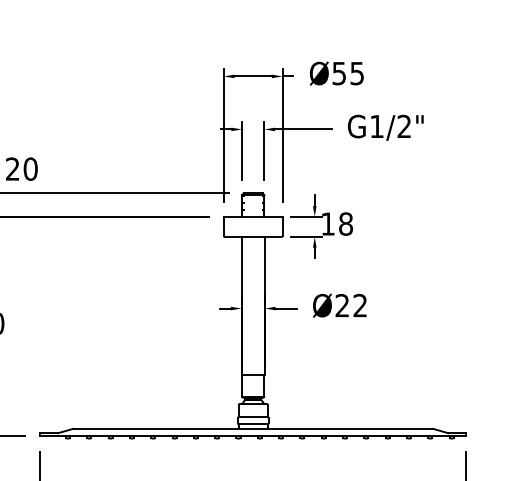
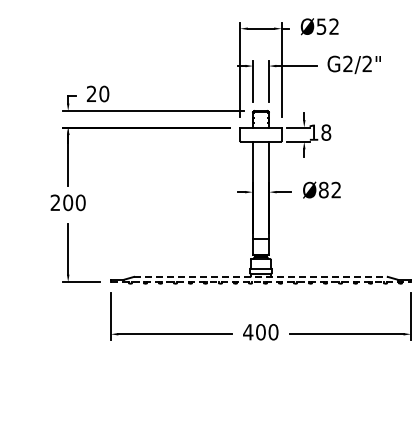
text: (356, 73) -> (333, 26), Ø55 -> Ø52
text: (376, 125) -> (347, 63), G1/2" -> G2/2"
text: (342, 304) -> (323, 189), Ø22 -> Ø82
line: (252, 428) -> (260, 276), solid -> dashed
line: (253, 436) -> (261, 282), solid -> dashed

